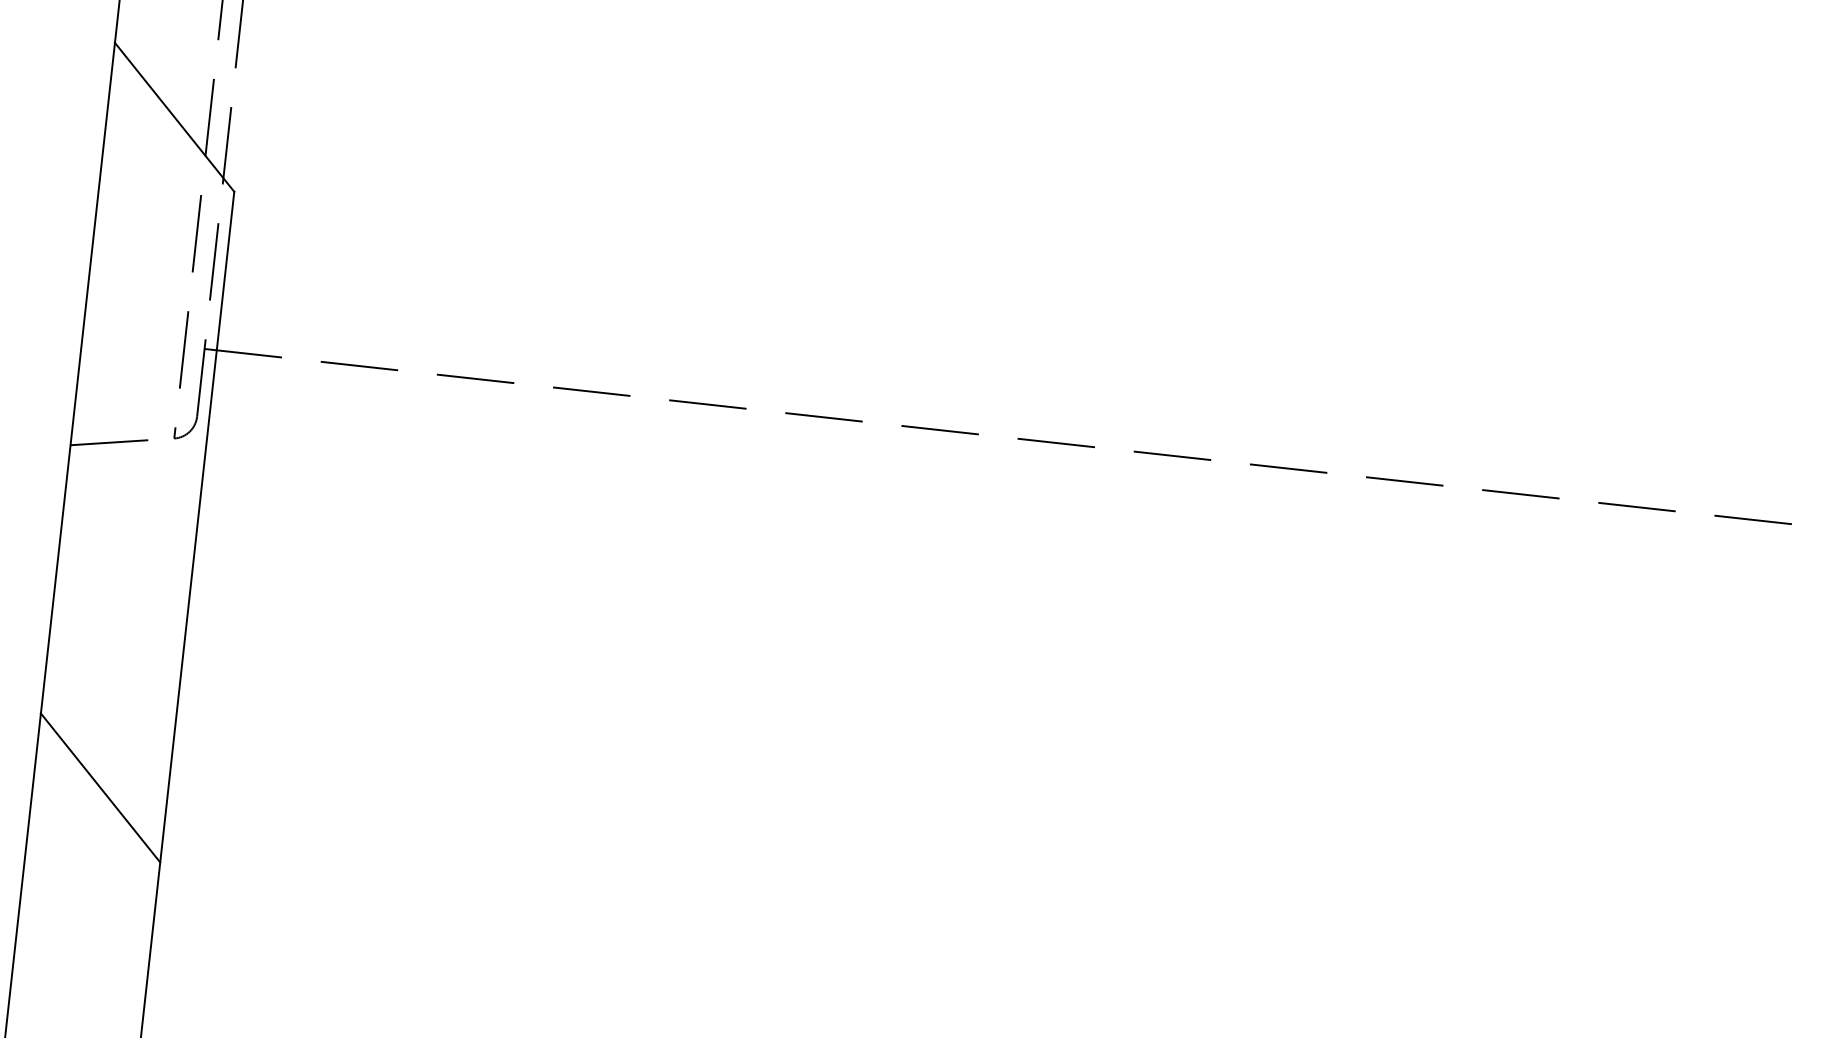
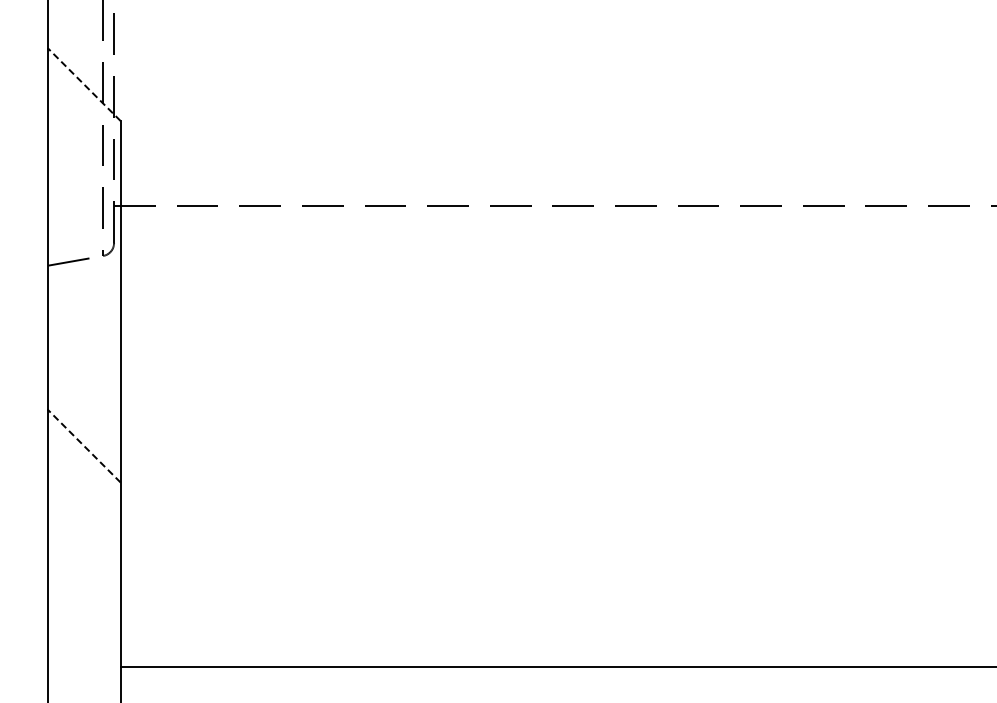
line: (174, 116) -> (84, 84), solid -> dashed
line: (100, 788) -> (84, 446), solid -> dashed

